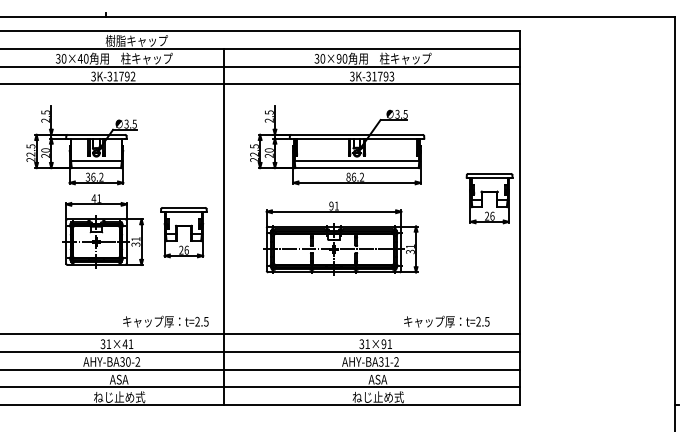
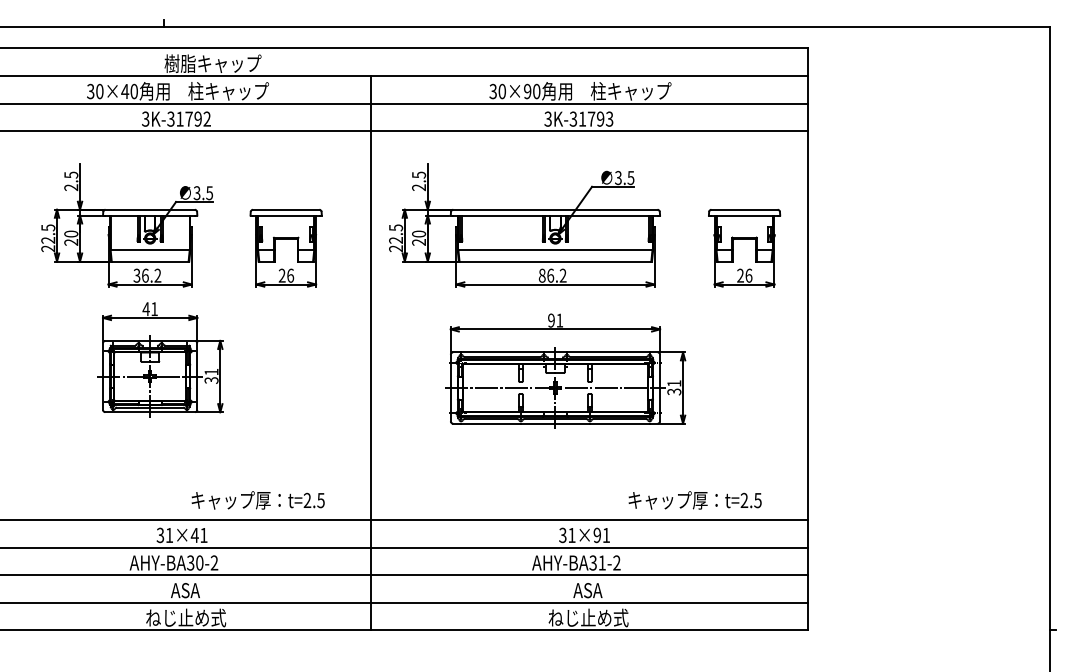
part: (489, 198) -> (744, 248), moved
line: (223, 226) -> (371, 352), moved
part: (183, 232) -> (285, 248), moved
part: (340, 238) -> (565, 370), moved

